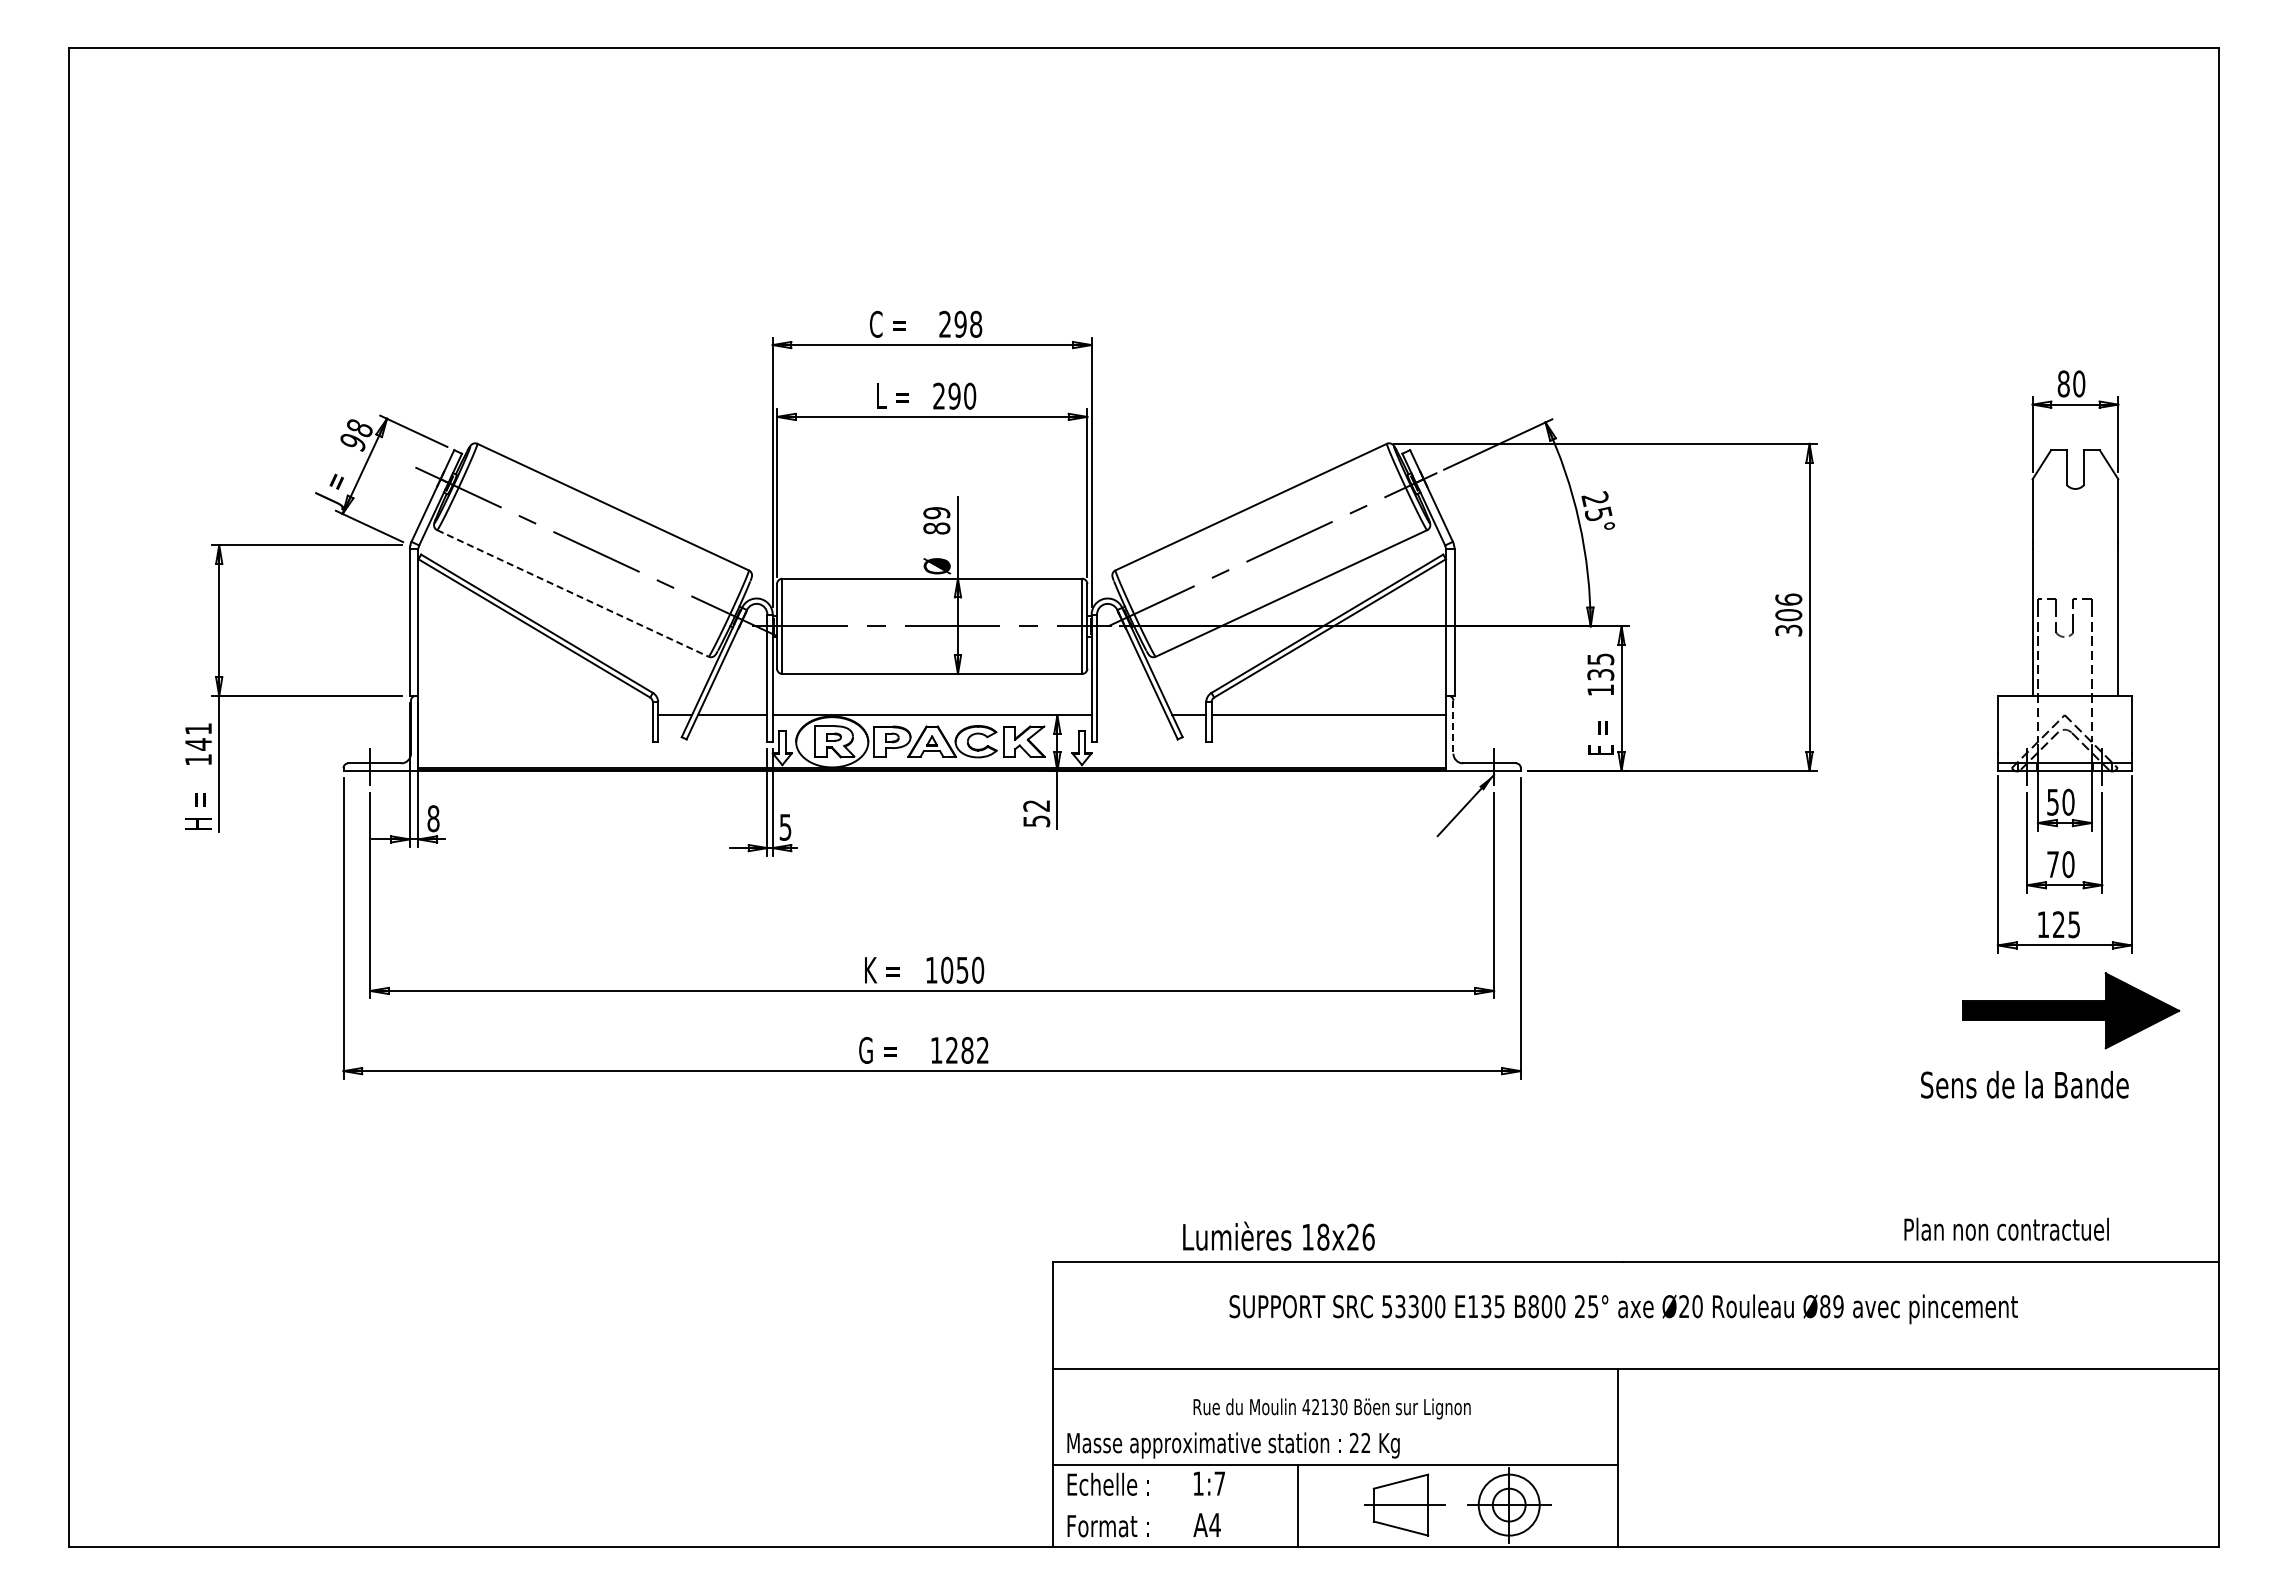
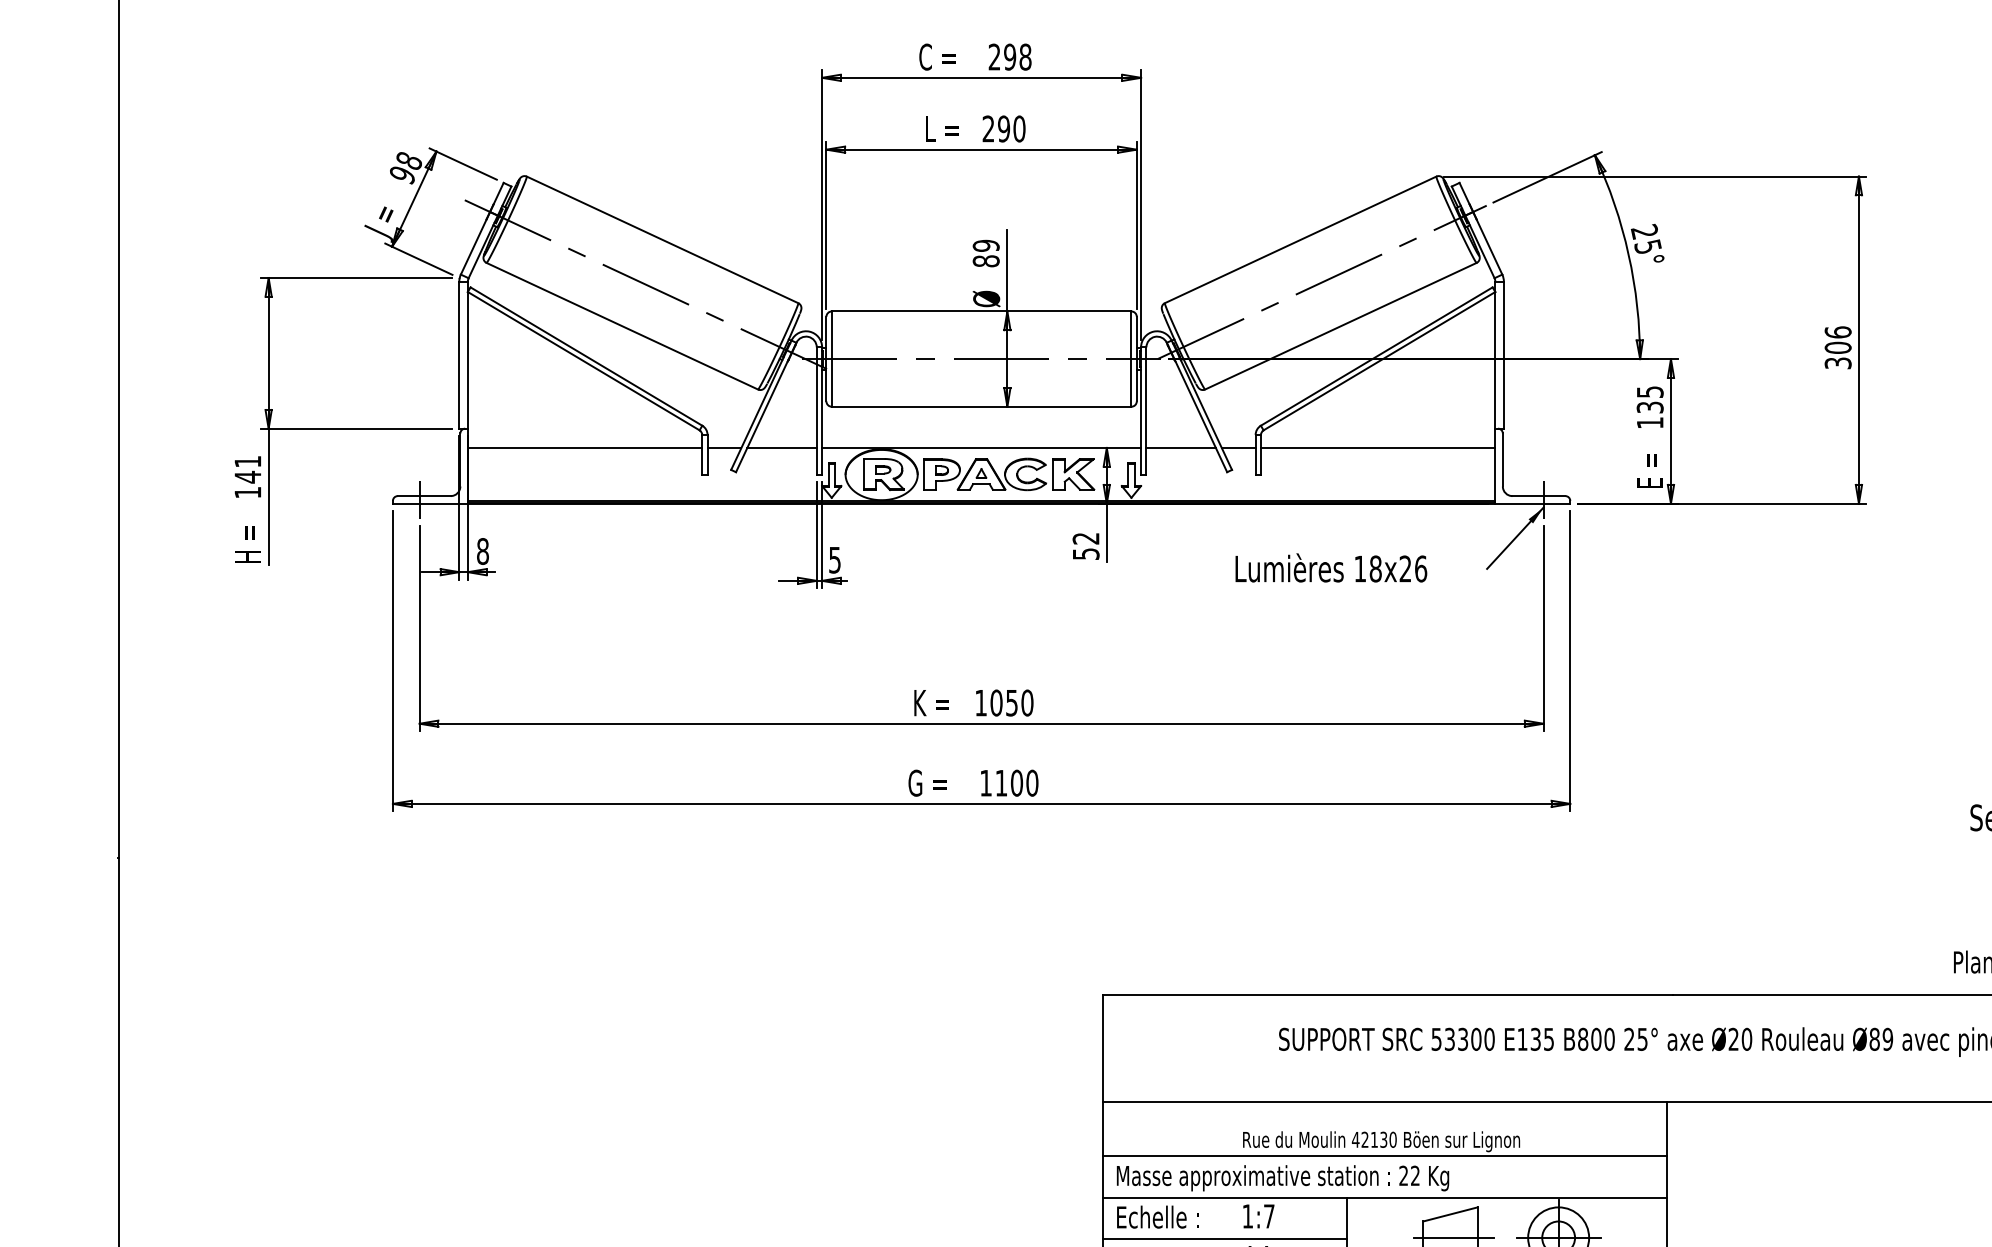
line: (572, 593) -> (621, 326), dashed -> solid
line: (535, 715) -> (584, 448), added
line: (1131, 715) -> (1180, 448), added
line: (1453, 727) -> (1502, 460), dashed -> solid
text: (967, 1049) -> (1016, 782), 1282 -> 1100
text: (1278, 1235) -> (1330, 567), moved
line: (1335, 1423) -> (1384, 1156), added
line: (1175, 1506) -> (1224, 1239), added

